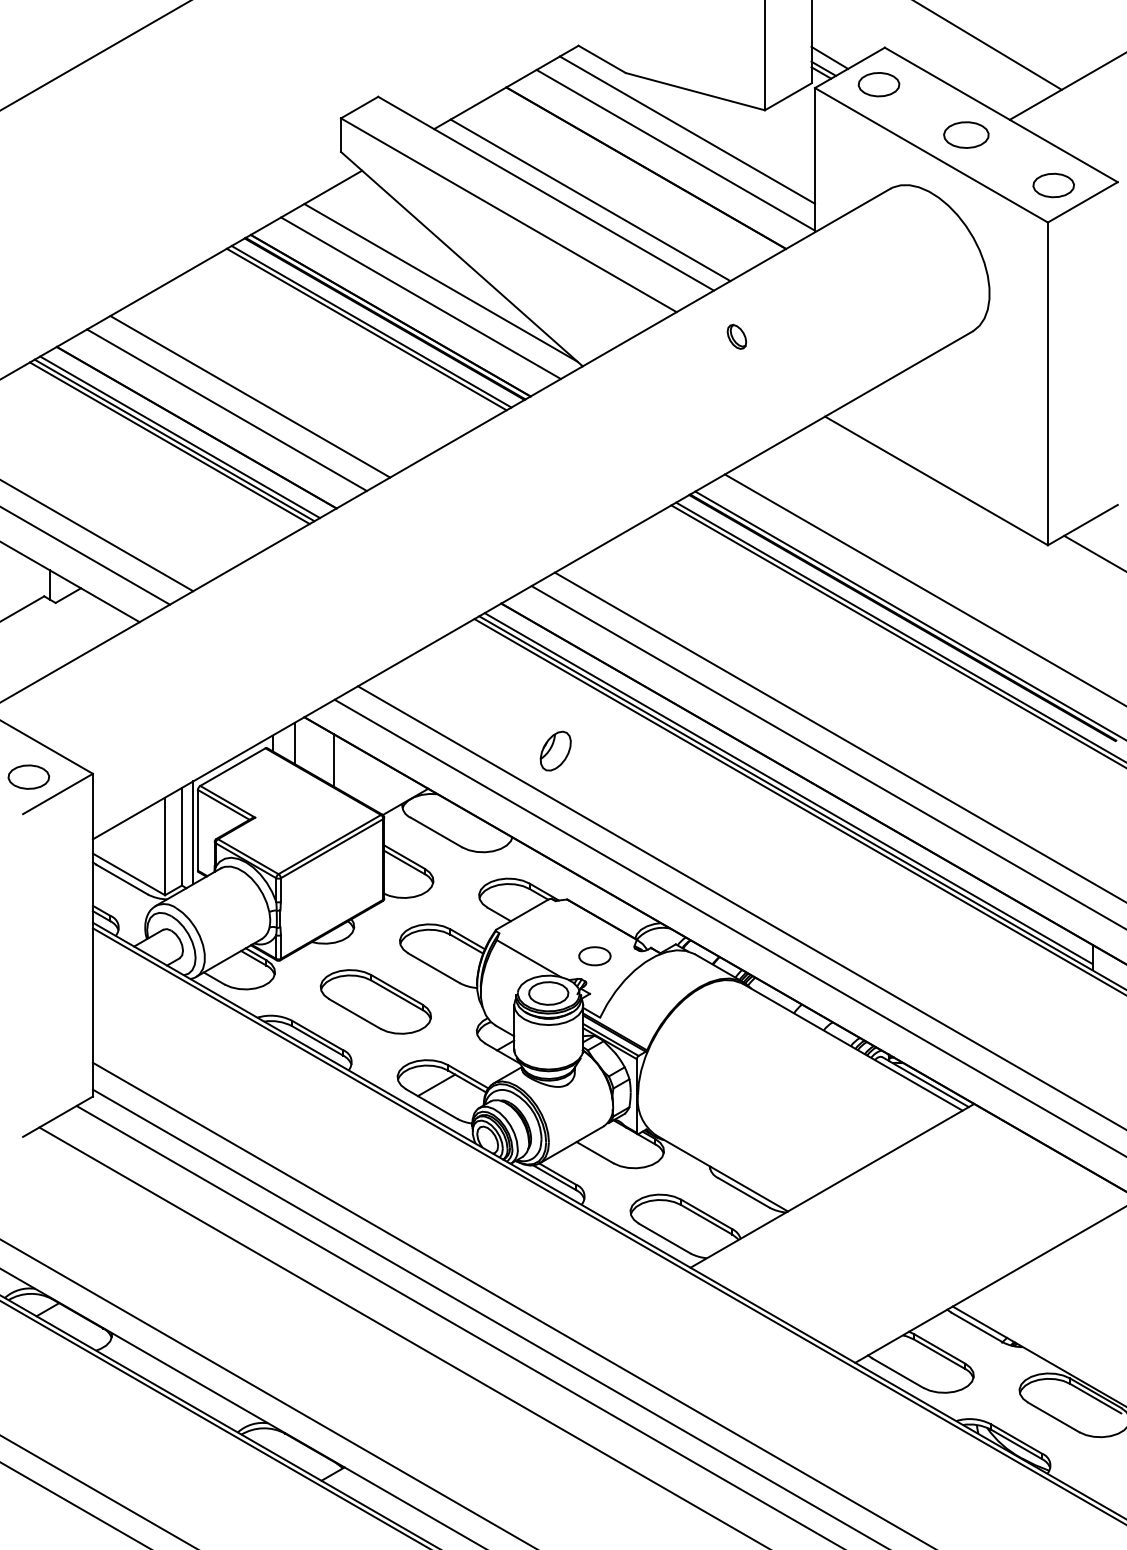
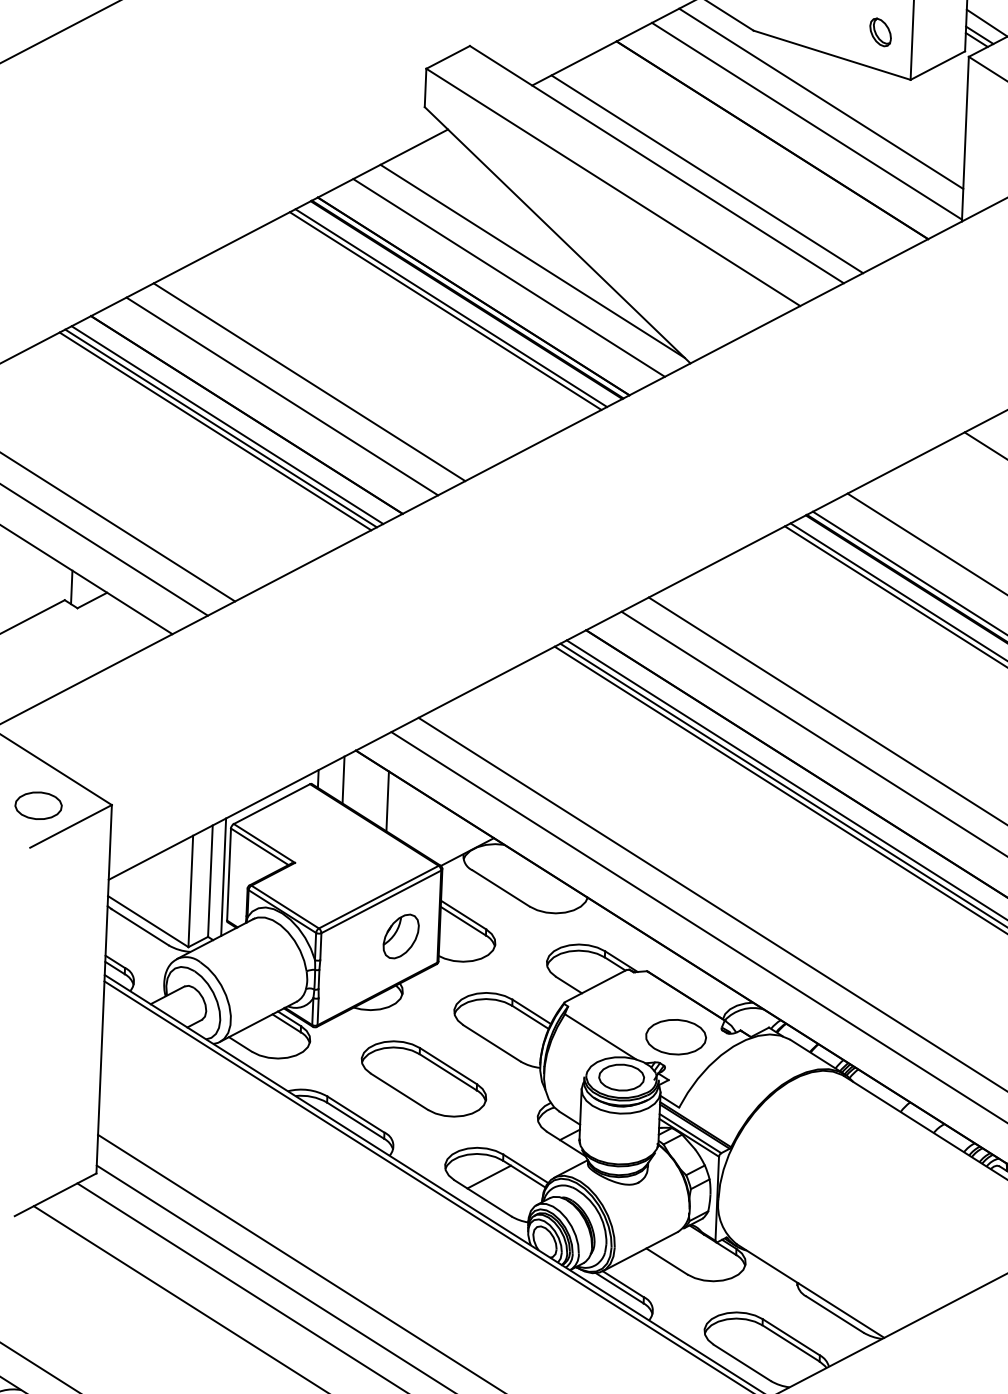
part: (736, 336) -> (880, 31), moved
part: (555, 750) -> (400, 935), moved
part: (594, 956) -> (675, 1037), size x1.67

